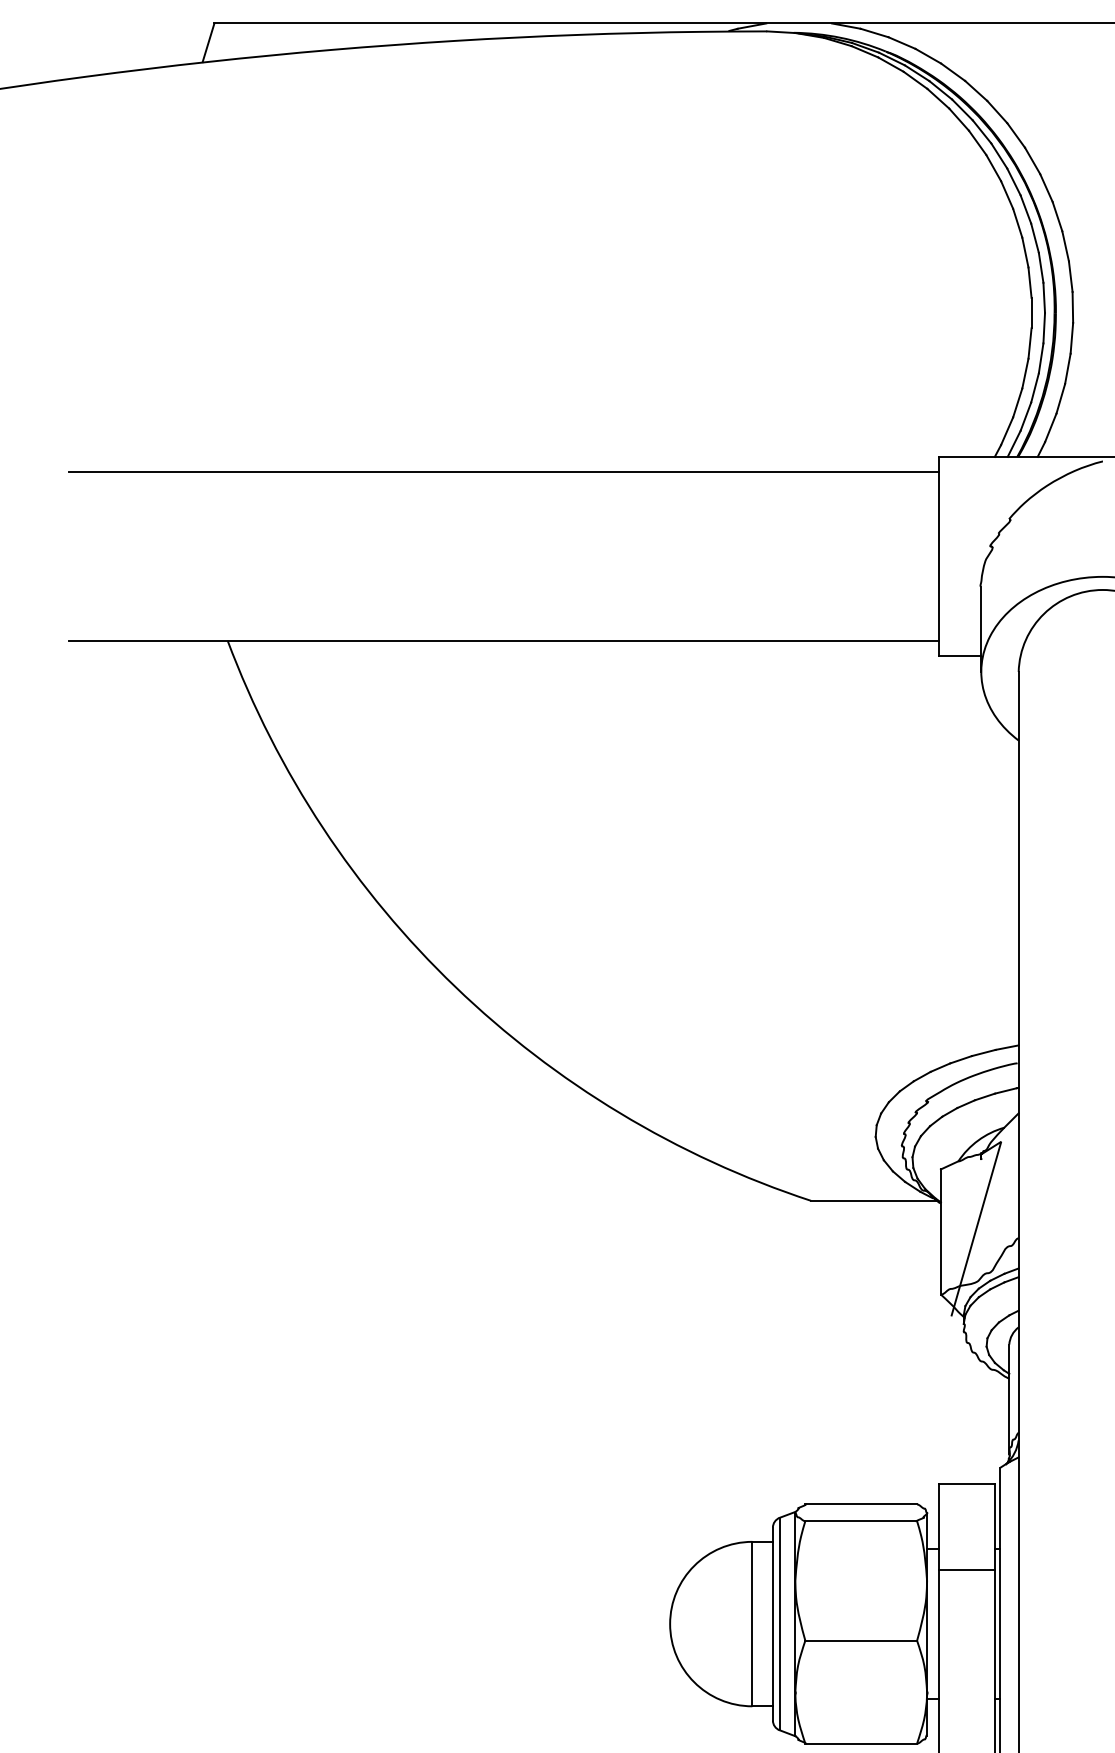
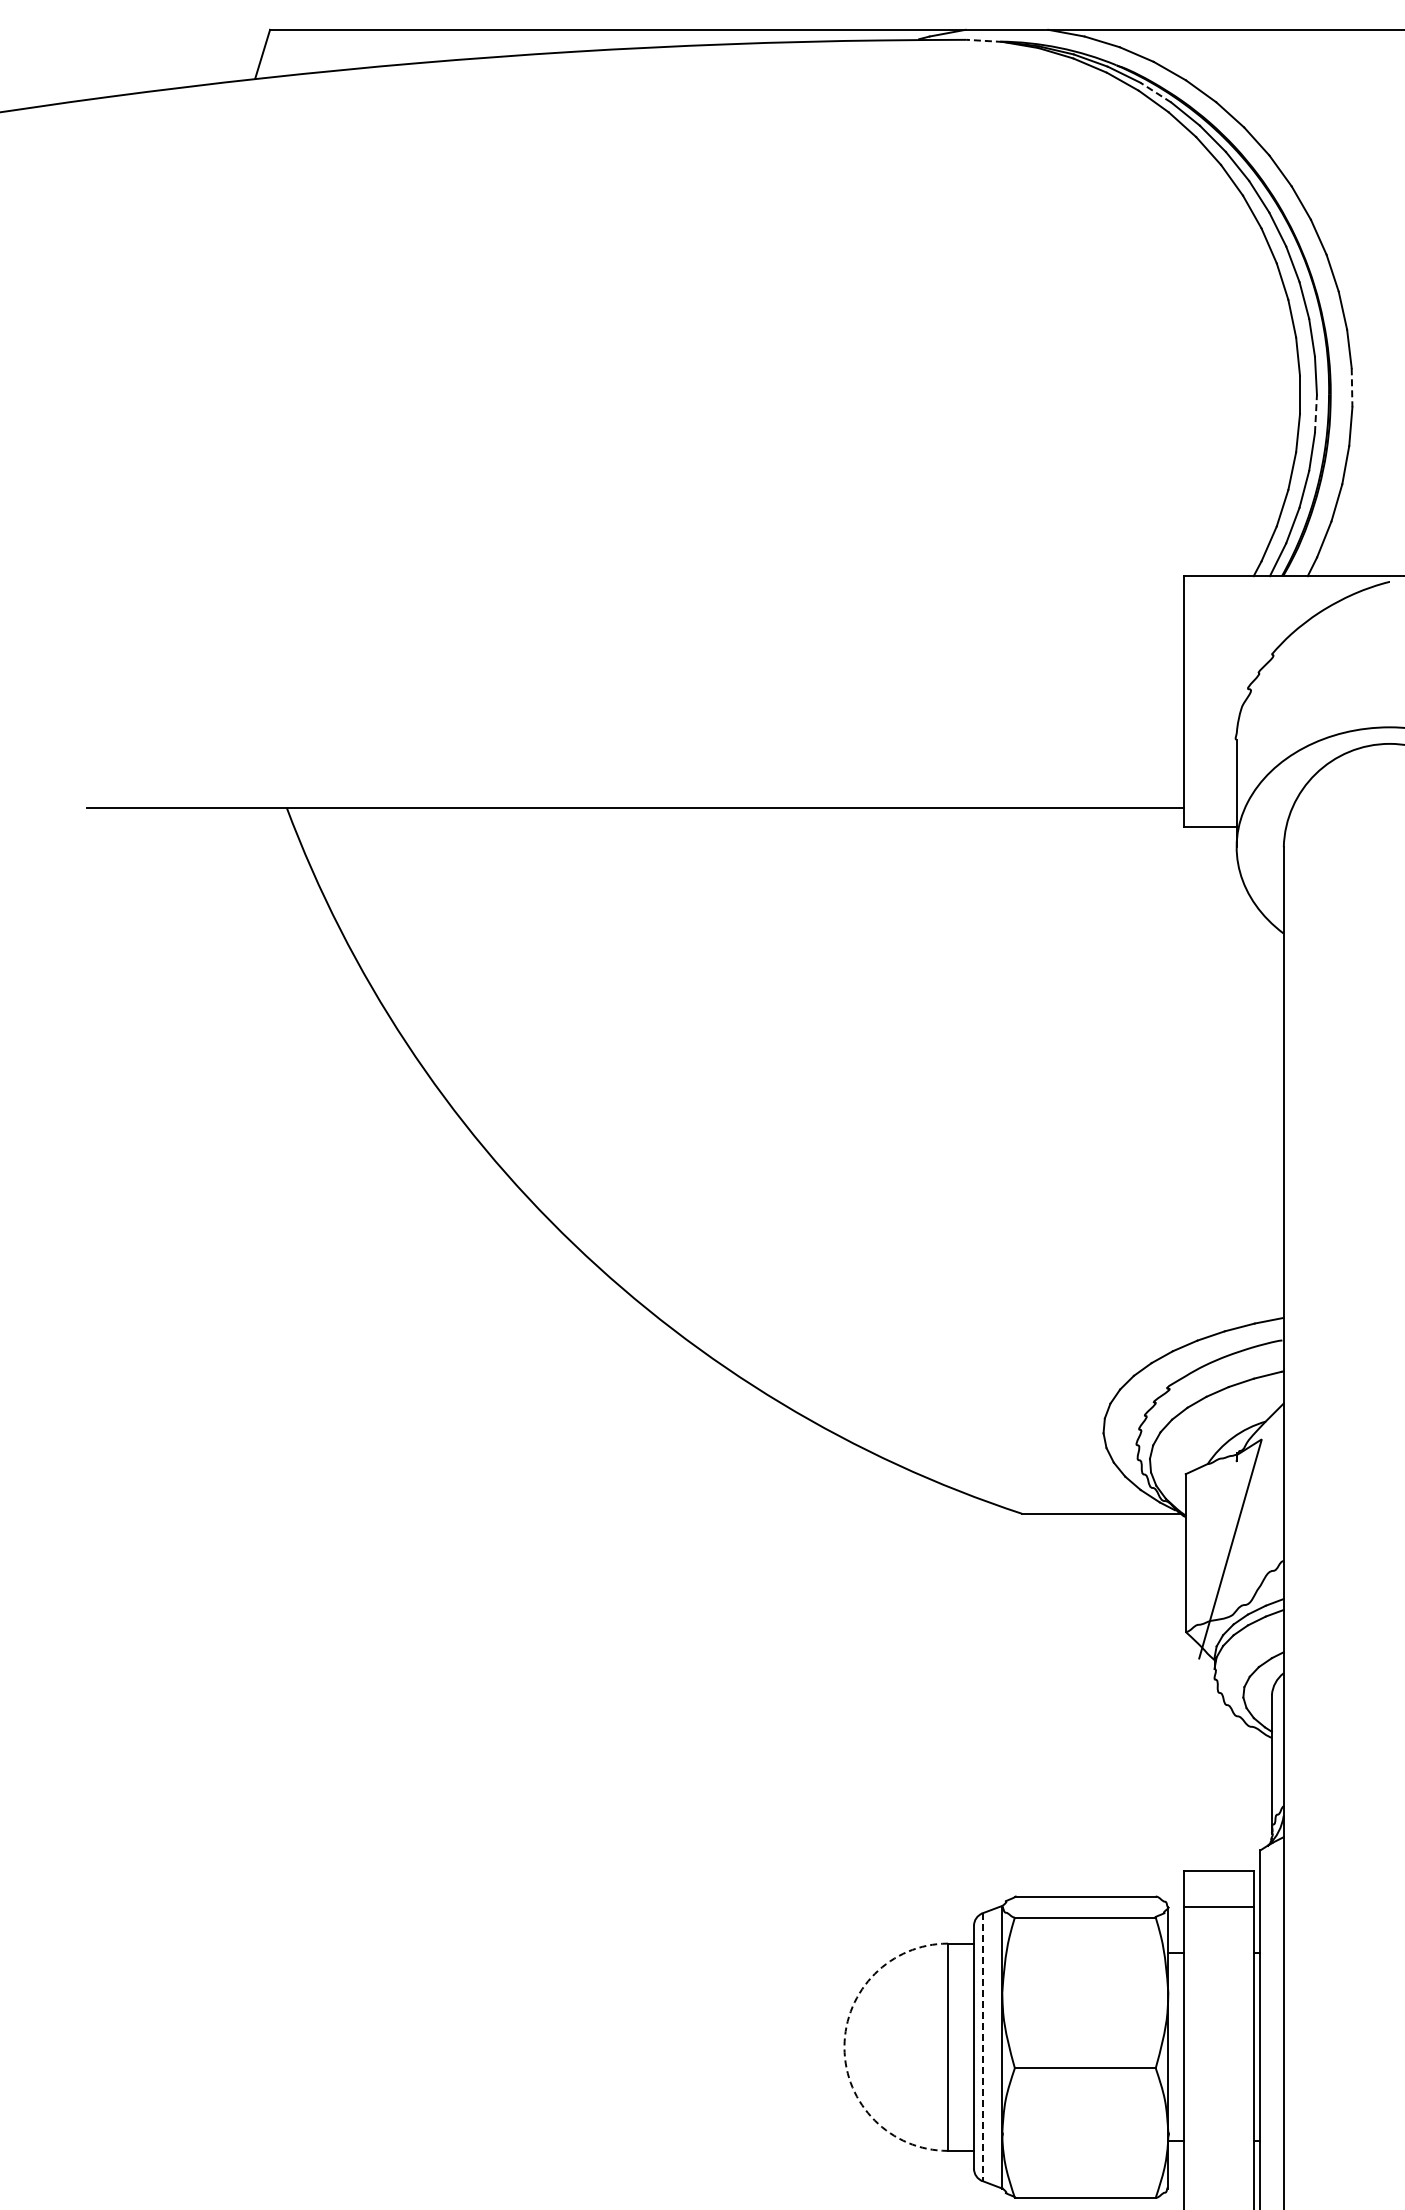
line: (781, 31) -> (984, 40), solid -> dashed
line: (916, 73) -> (1155, 92), solid -> dashed
line: (1073, 308) -> (1352, 388), solid -> dashed
line: (1043, 327) -> (1315, 413), solid -> dashed
line: (503, 472) -> (634, 595), removed
line: (966, 1570) -> (1218, 1907), moved
arc: (670, 1624) -> (844, 2047), solid -> dashed
line: (779, 1624) -> (982, 2047), solid -> dashed

